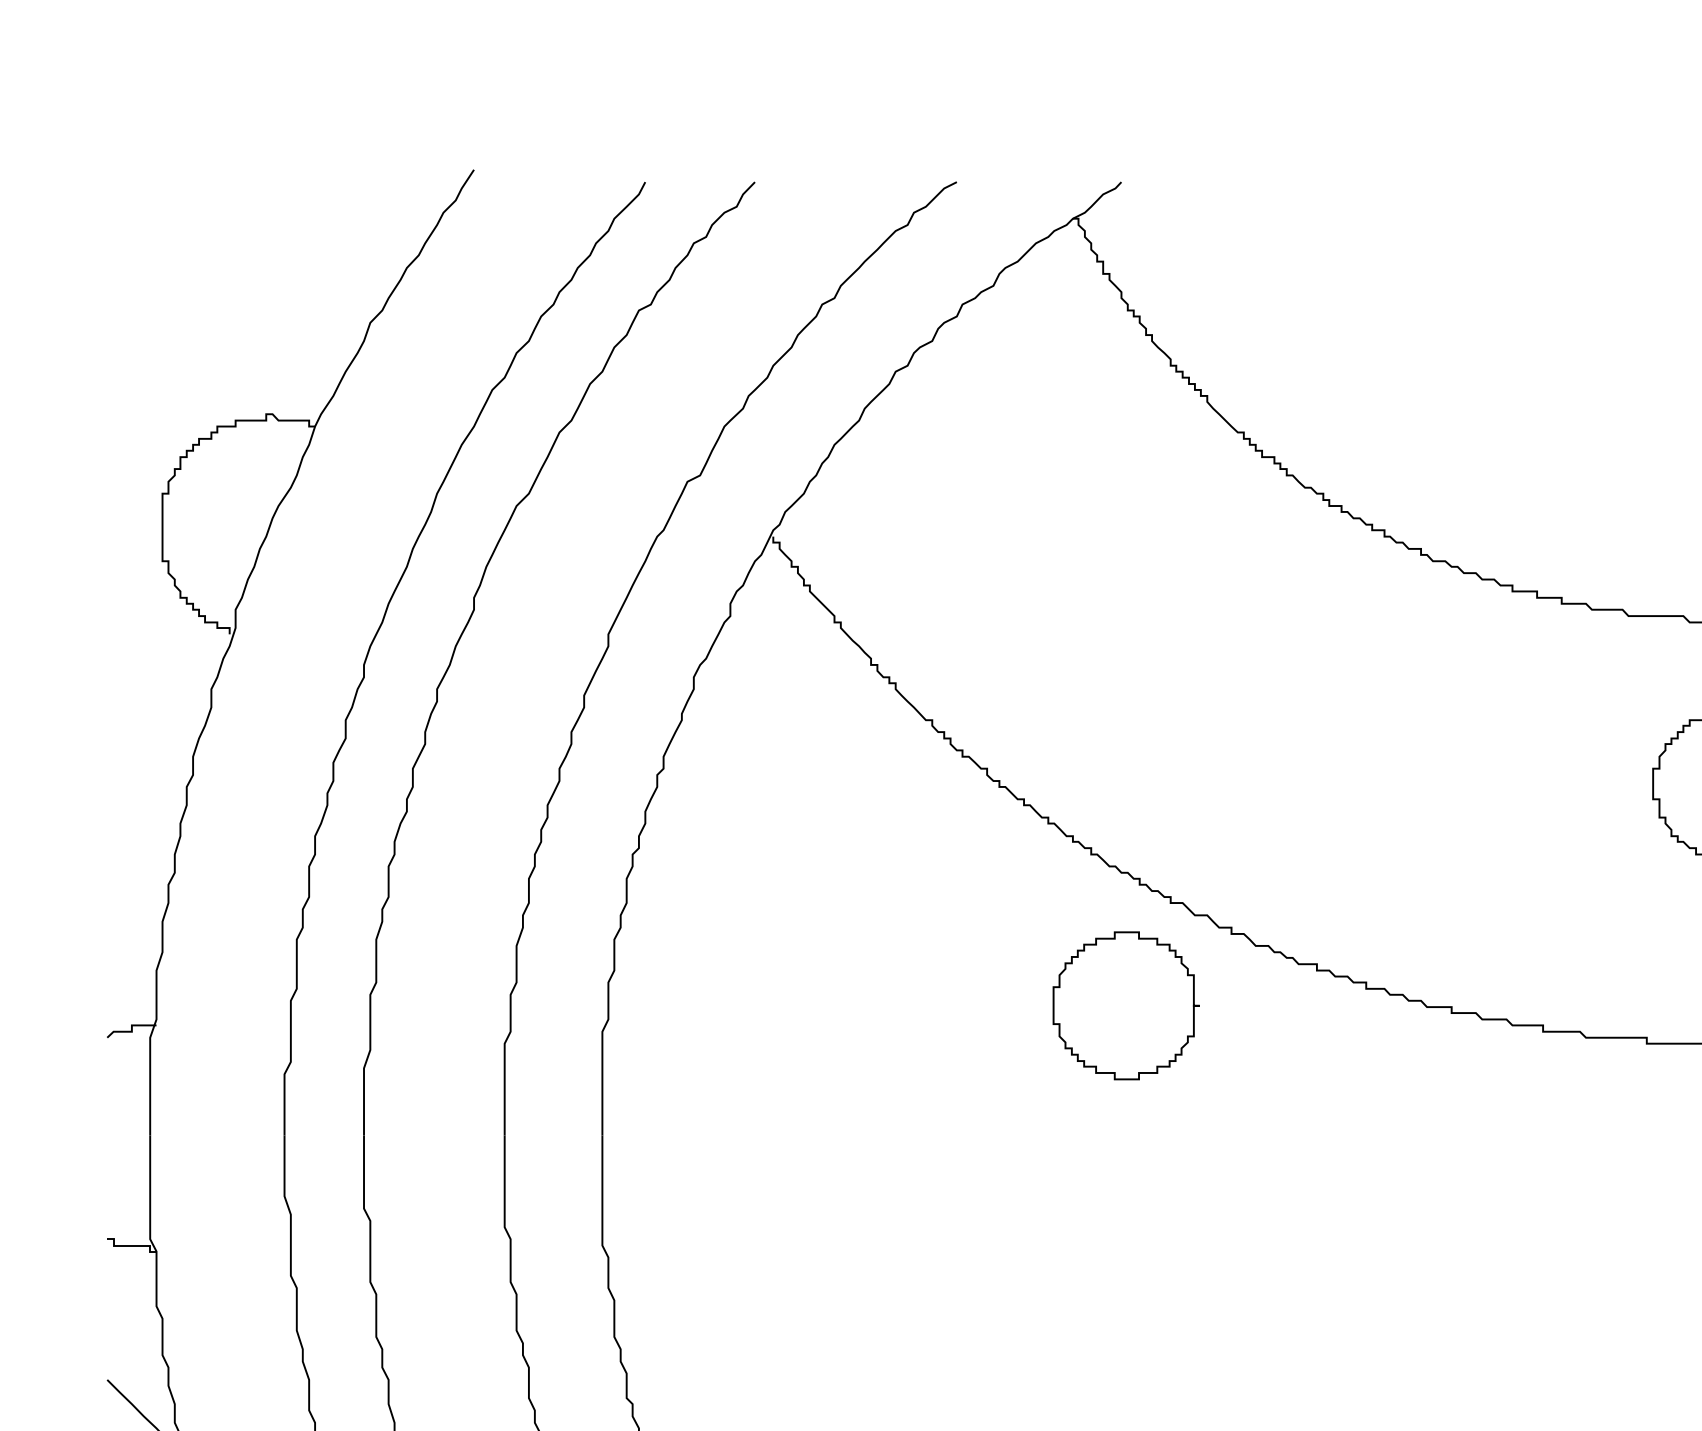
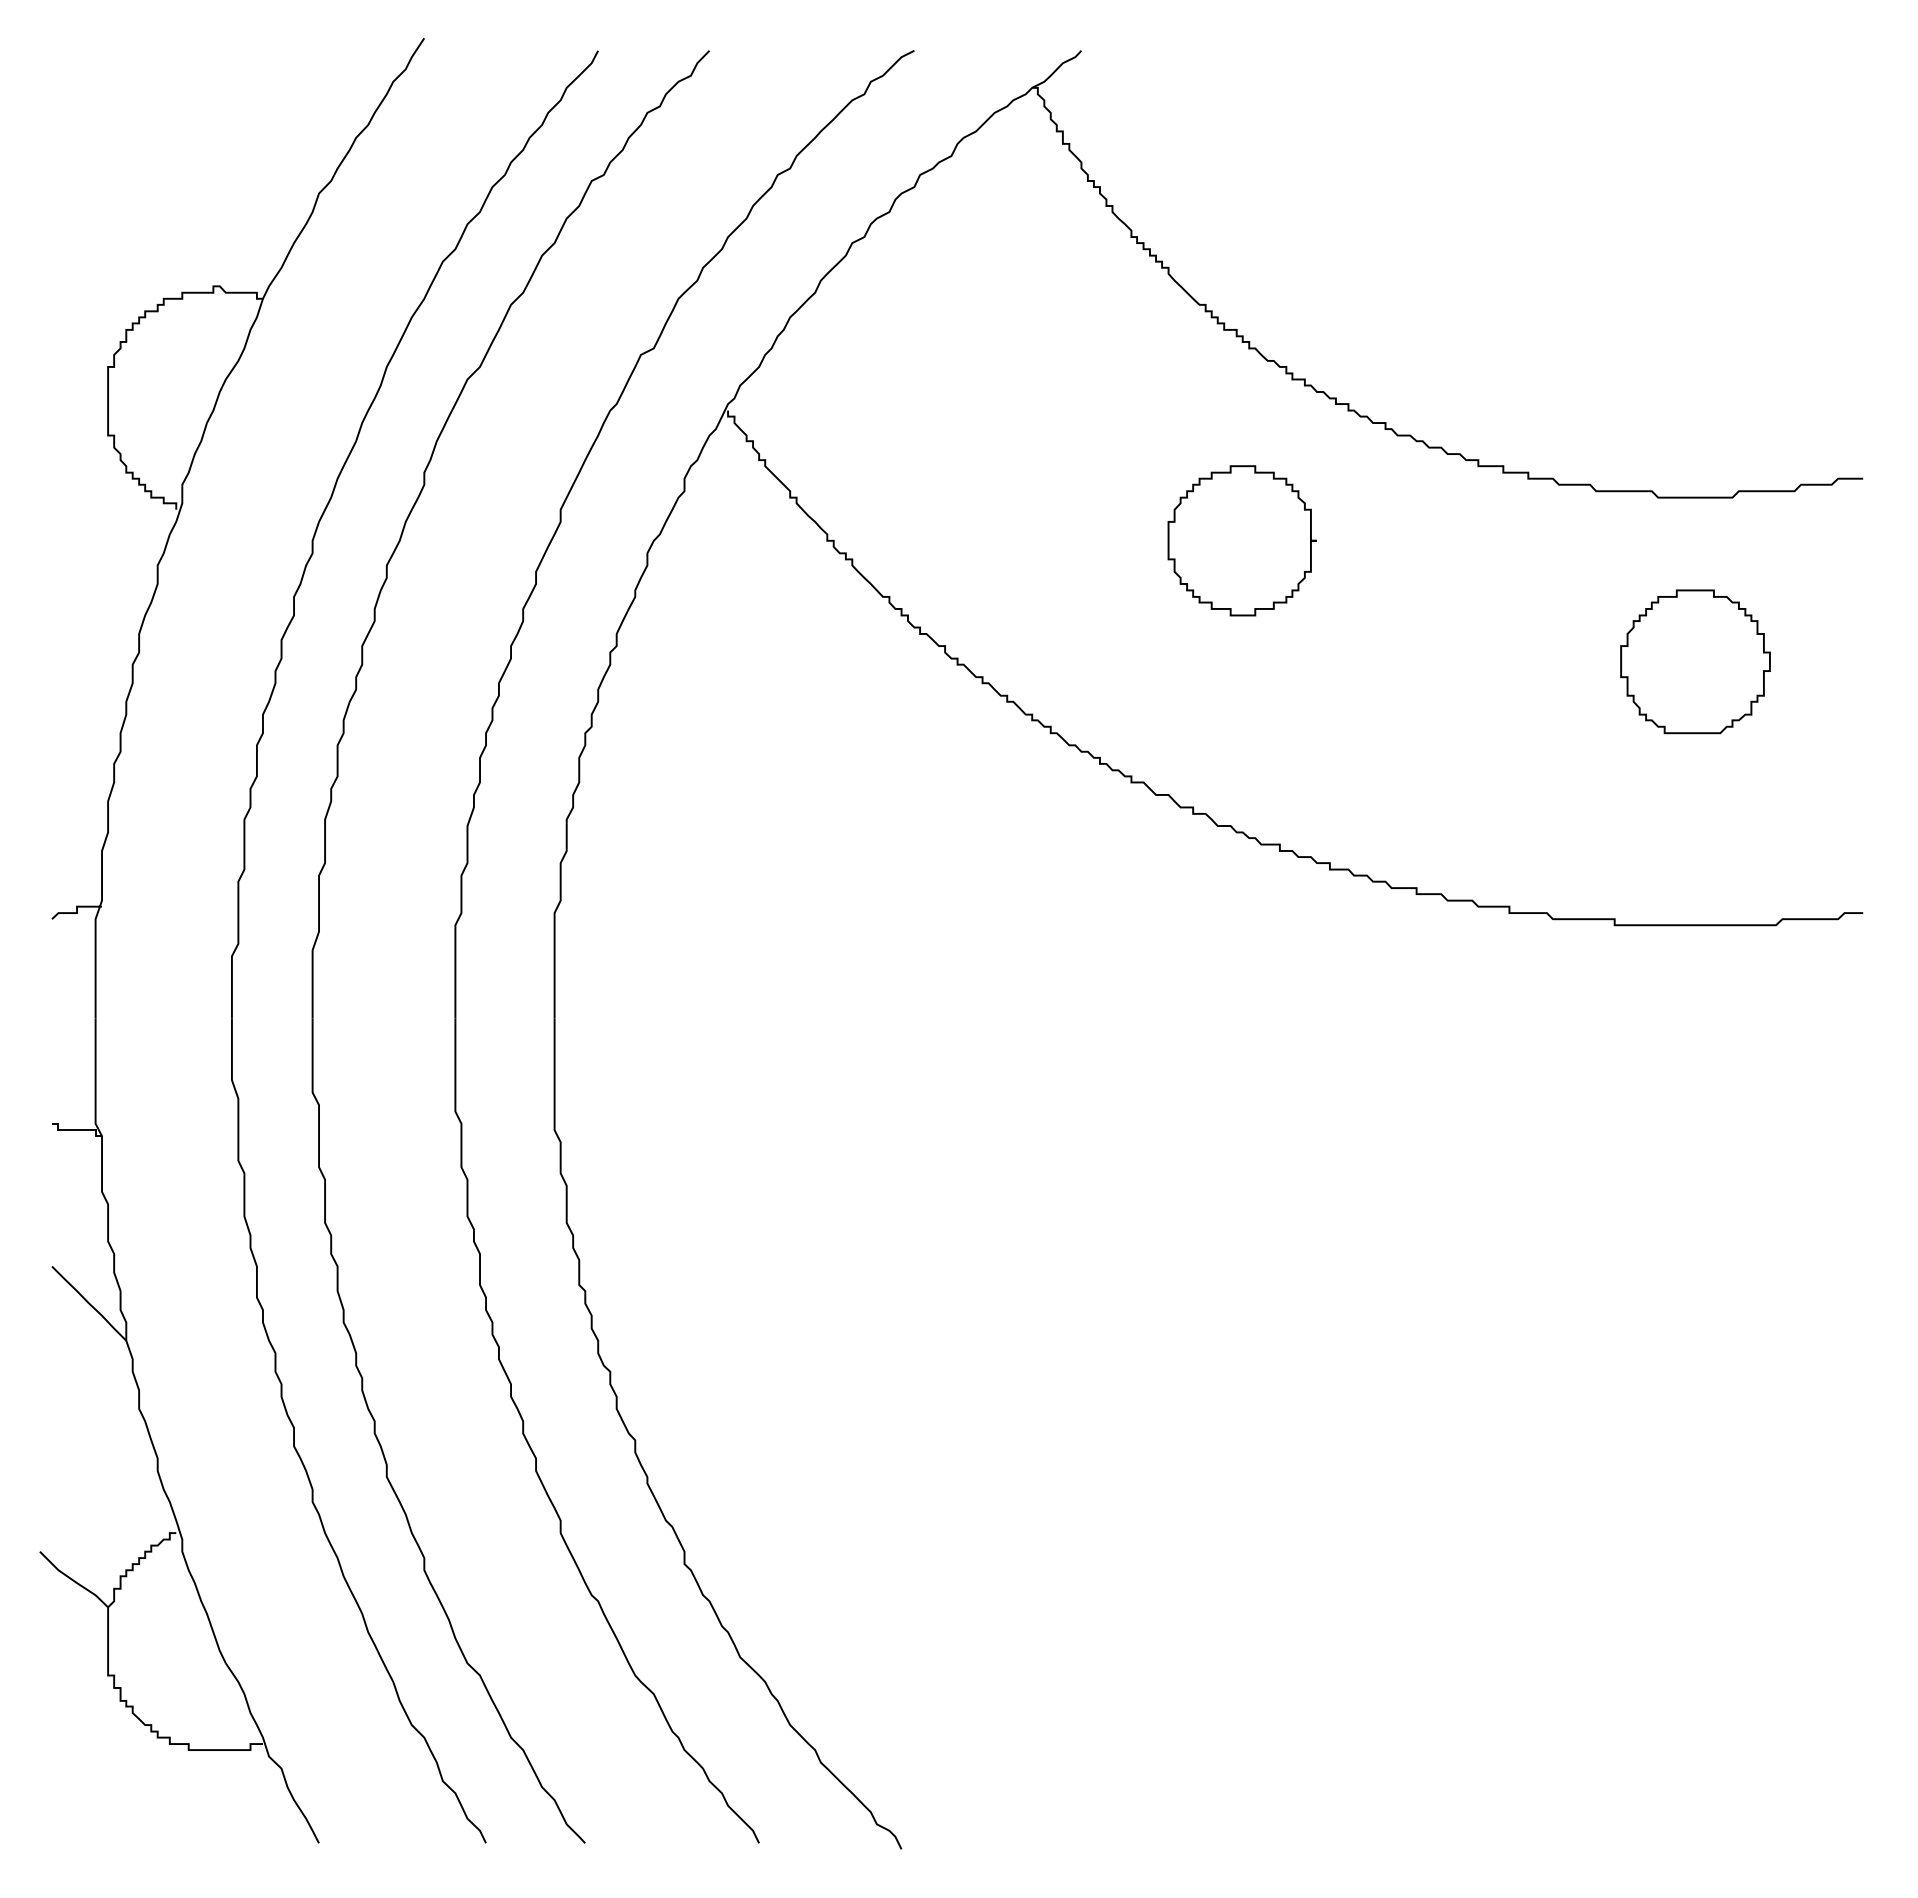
part: (1125, 1005) -> (1241, 540), moved

